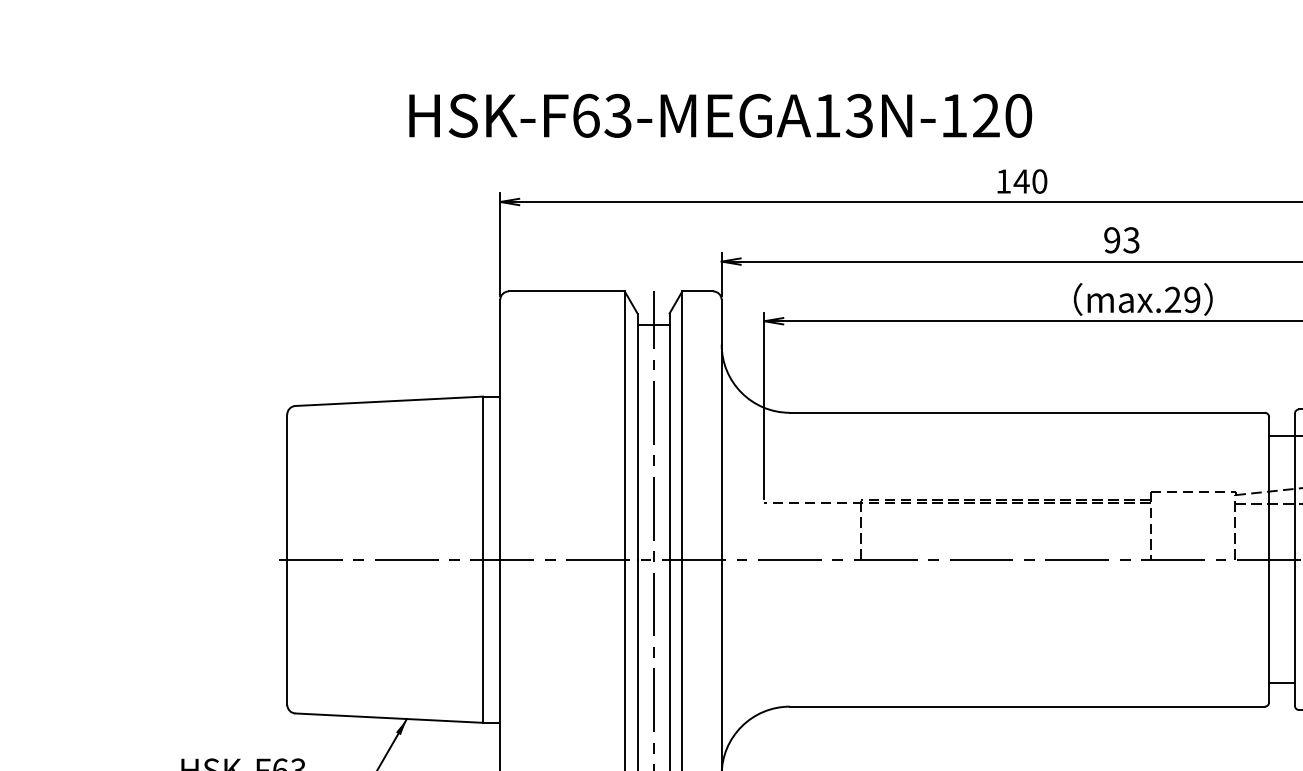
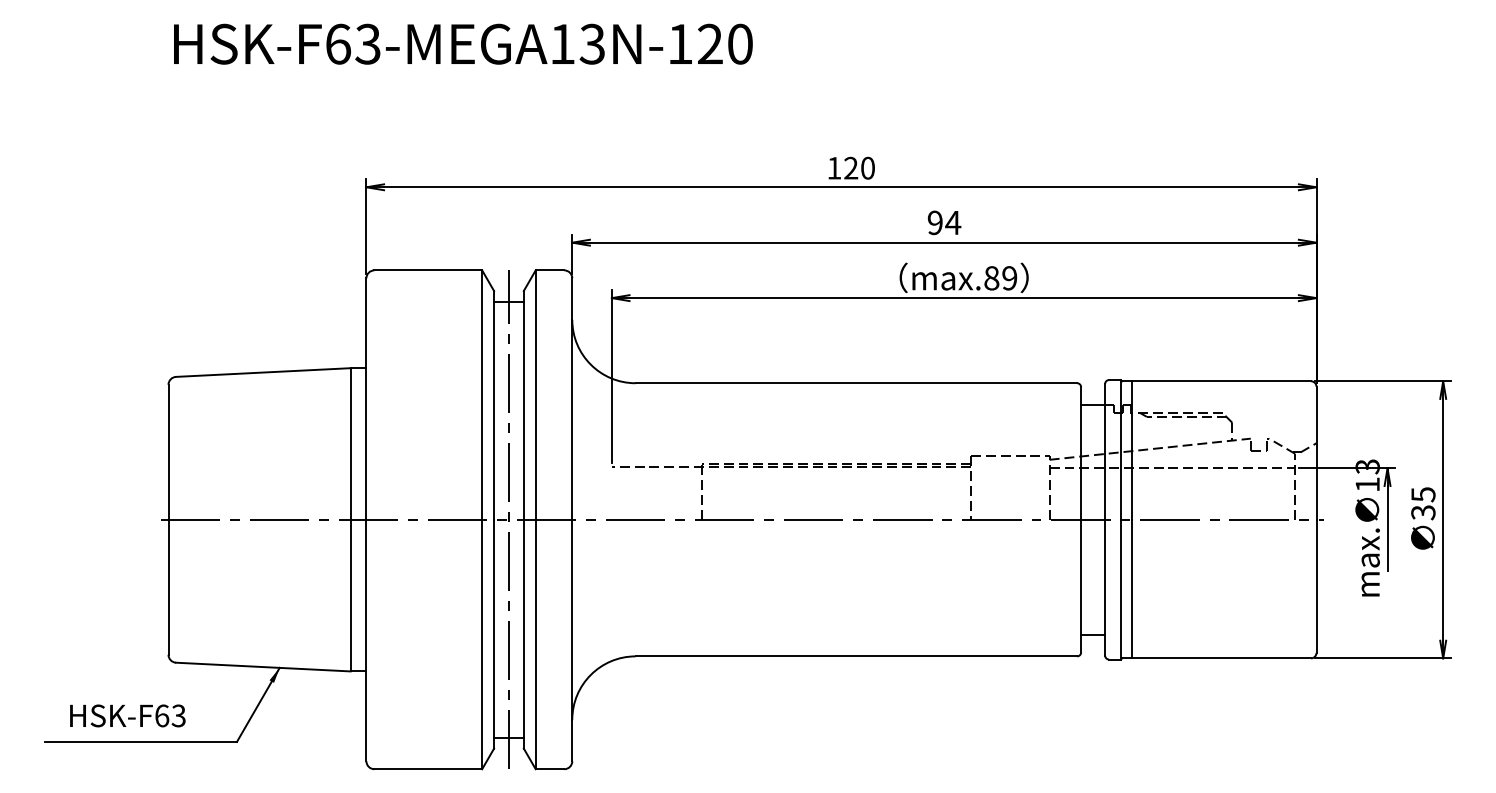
text: (720, 115) -> (463, 43), moved
text: (1020, 180) -> (850, 167), 140 -> 120
text: (1131, 239) -> (953, 222), 93 -> 94
text: (1172, 300) -> (991, 278), max.29 -> max.89

